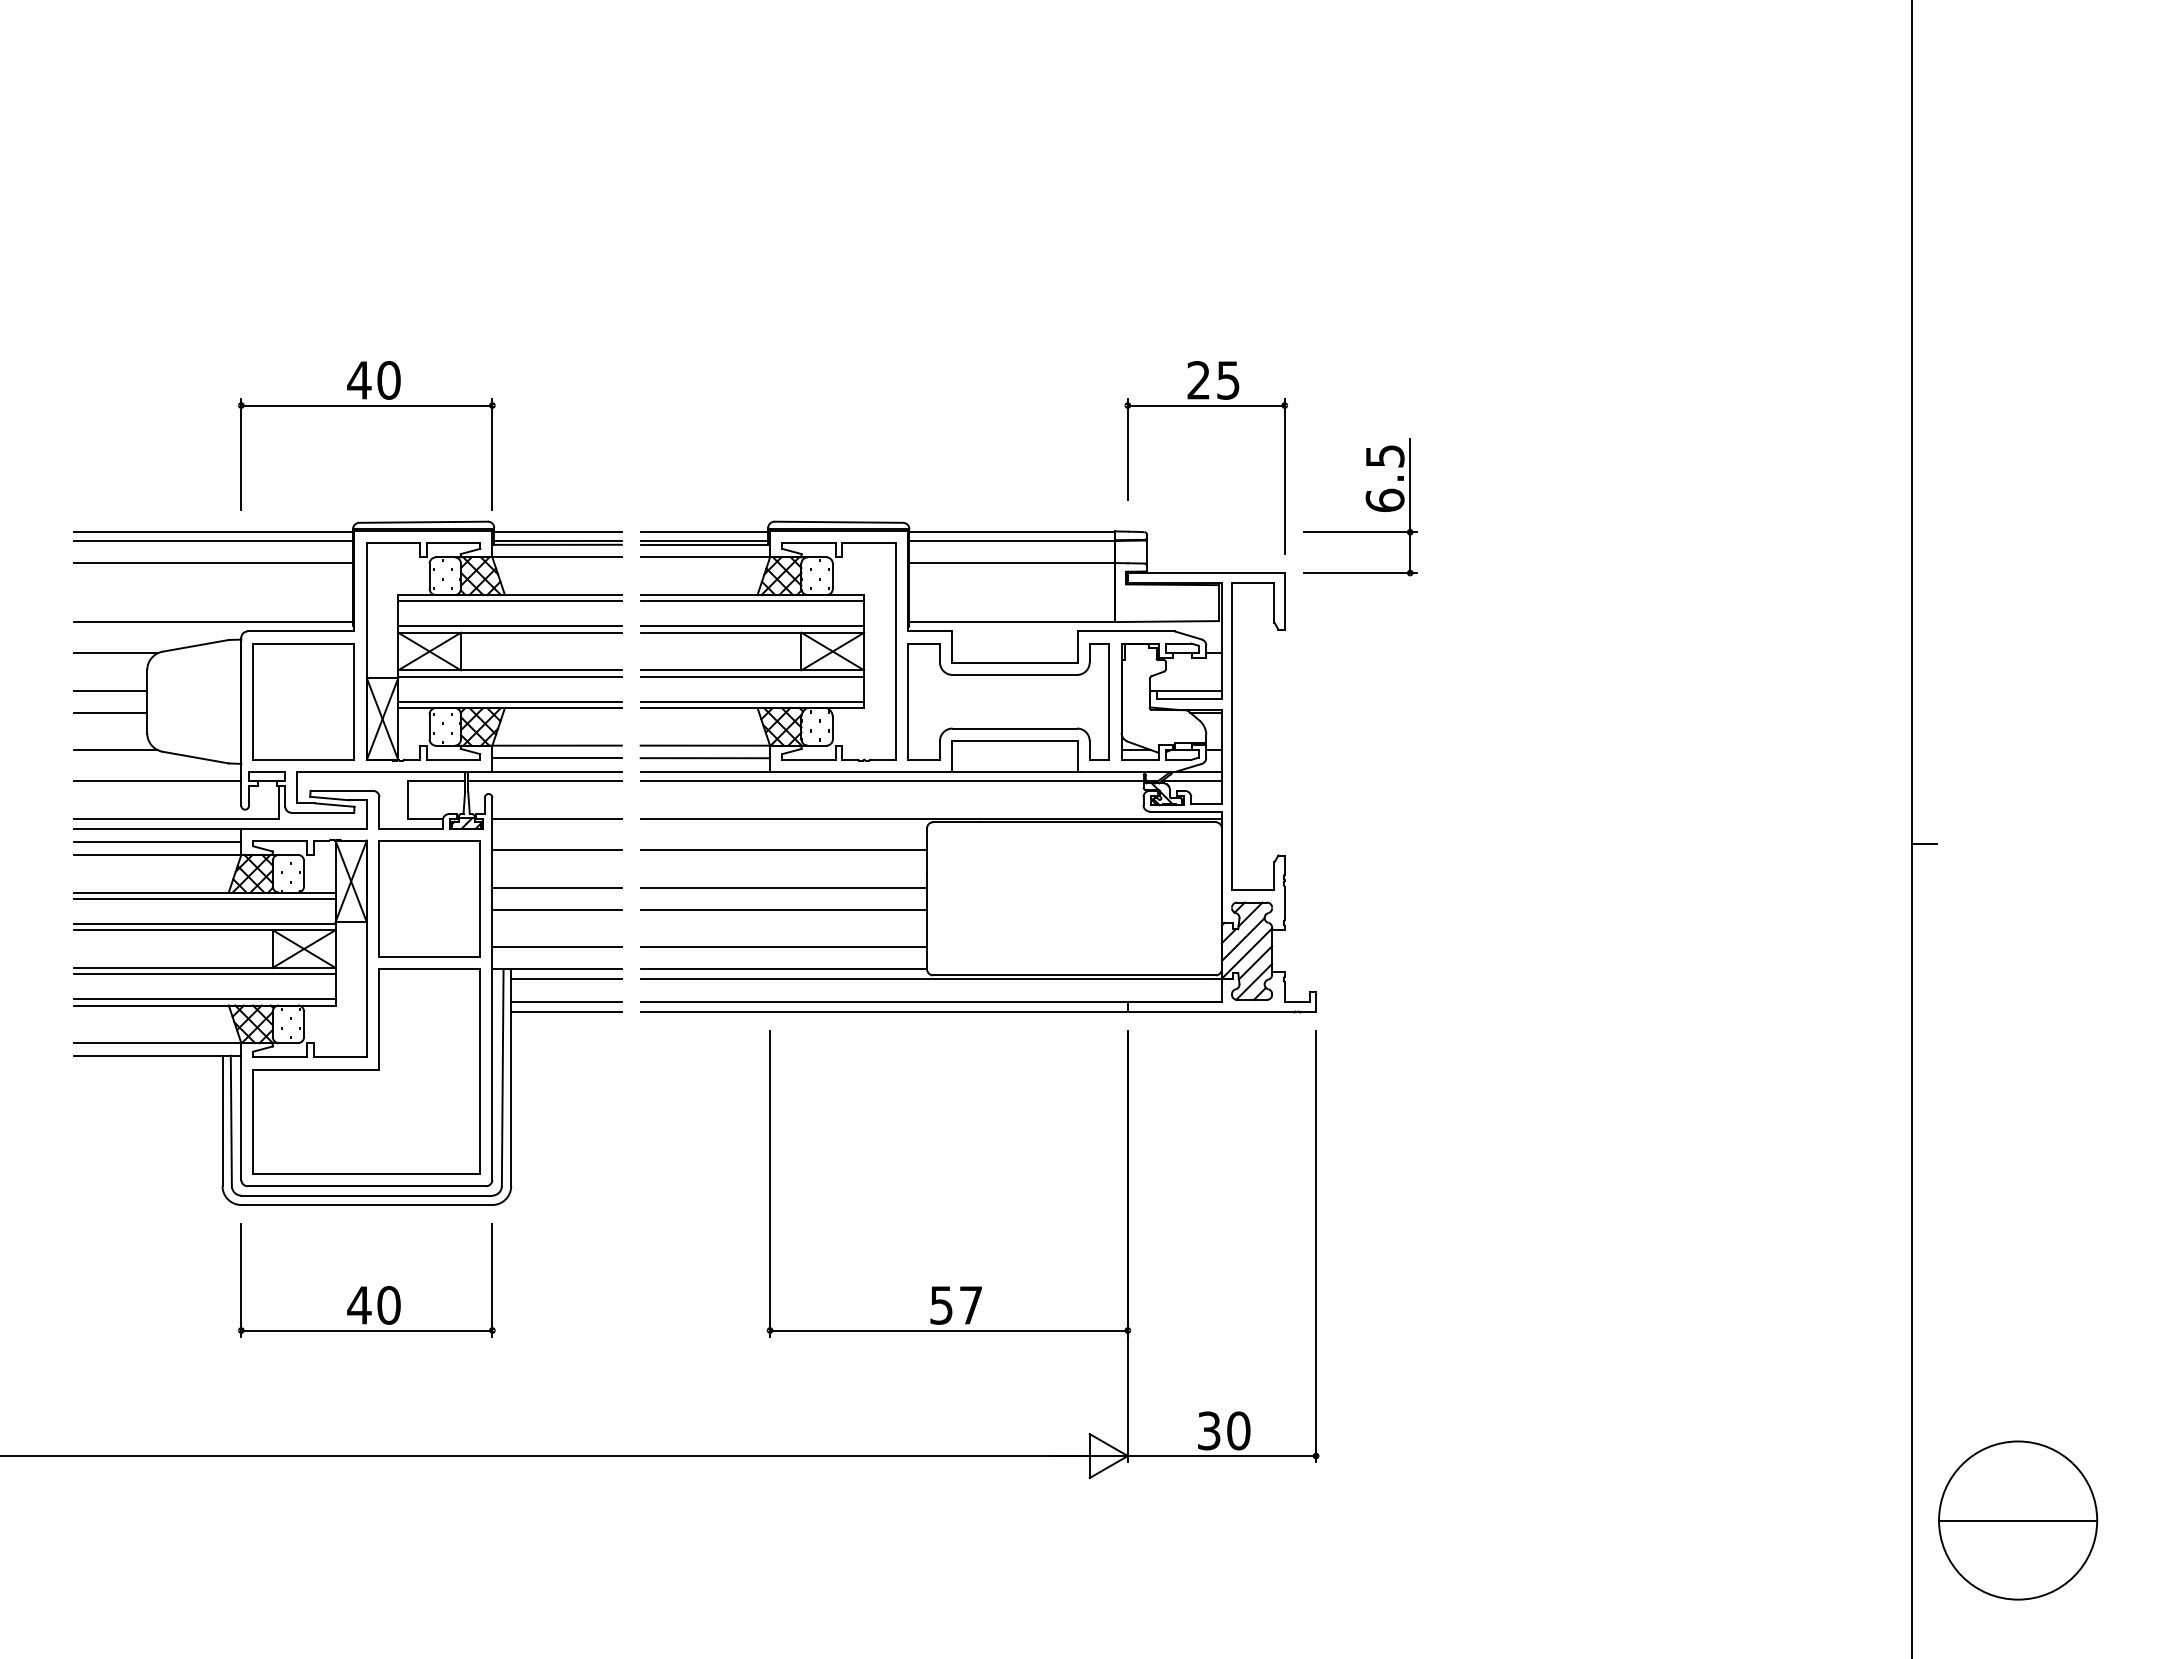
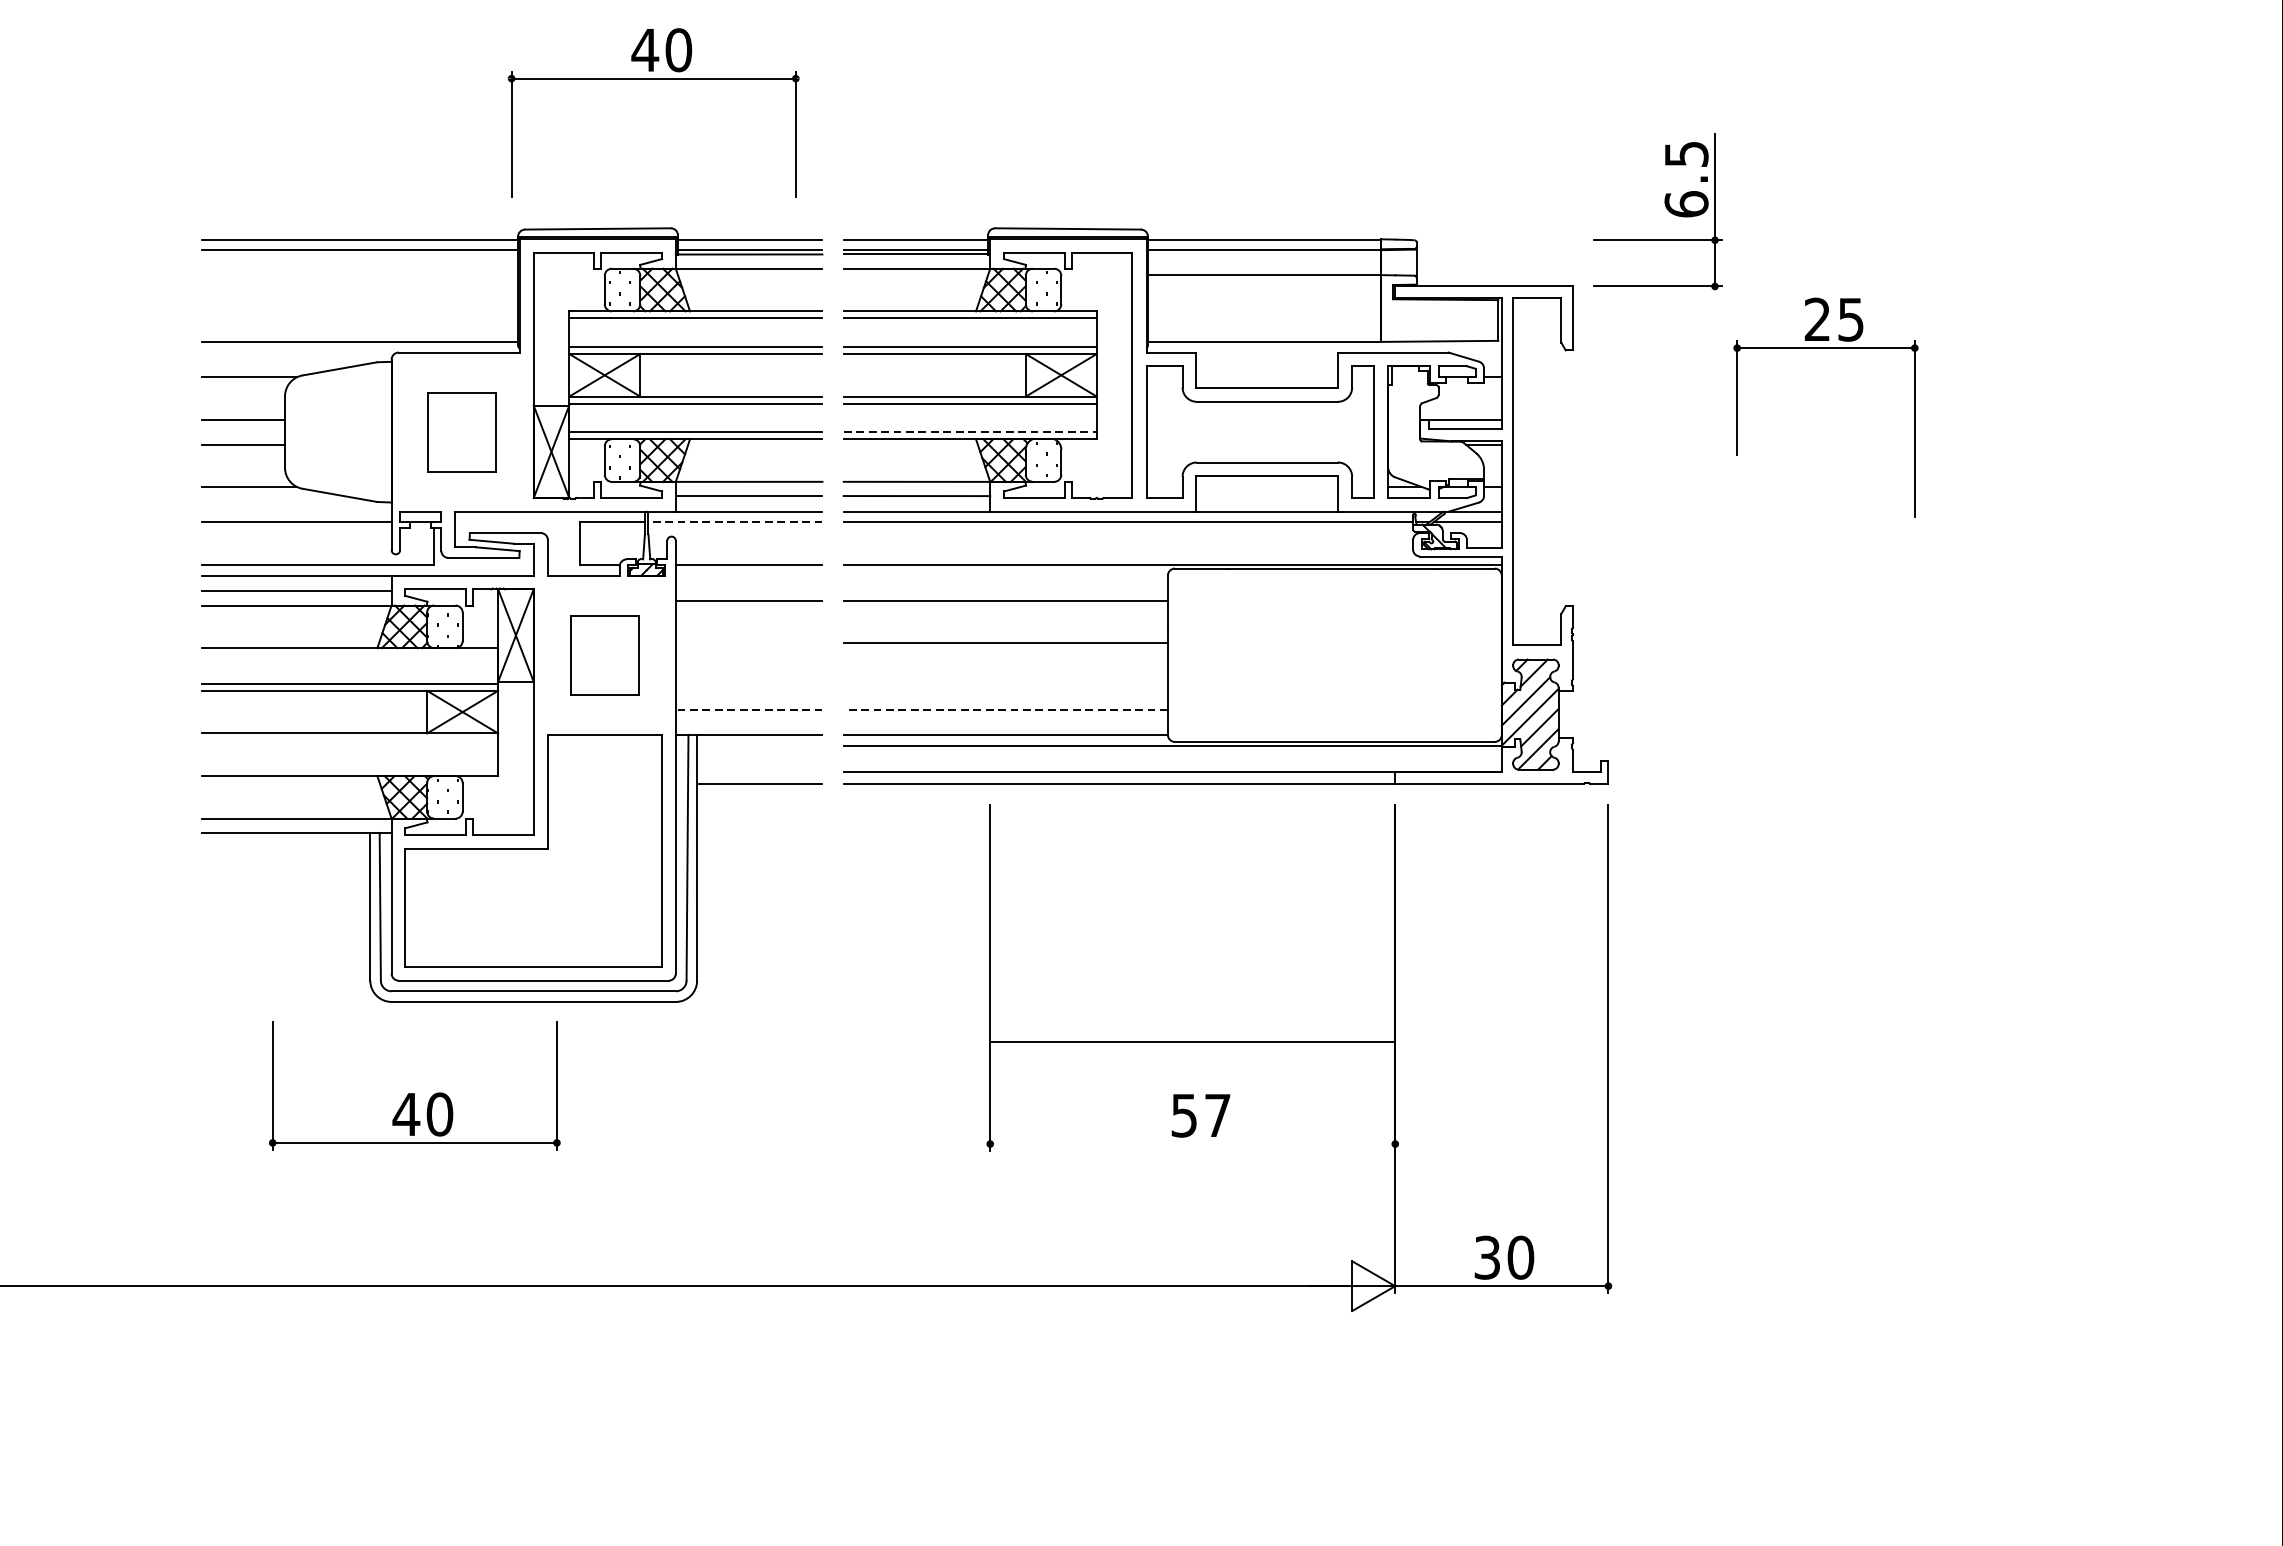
part: (366, 406) -> (653, 79), moved
part: (1205, 406) -> (1825, 349), moved
line: (213, 563) -> (360, 275), removed
part: (303, 701) -> (461, 431), size x0.6
line: (752, 701) -> (970, 431), solid -> dashed
line: (545, 781) -> (735, 522), solid -> dashed
line: (556, 887) -> (748, 642), removed
line: (204, 898) -> (349, 654), removed
part: (429, 898) -> (604, 654), size x0.6
line: (556, 909) -> (748, 667), removed
line: (783, 909) -> (1005, 667), removed
line: (557, 947) -> (749, 710), solid -> dashed
line: (783, 947) -> (1005, 710), solid -> dashed
line: (204, 974) -> (349, 740), removed
line: (566, 978) -> (759, 745), removed
line: (204, 999) -> (349, 769), removed
line: (566, 1002) -> (759, 772), removed
part: (366, 1280) -> (414, 1086), moved
line: (948, 1330) -> (1192, 1042), moved

